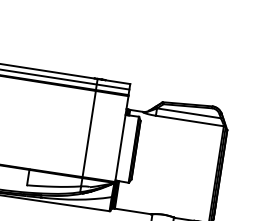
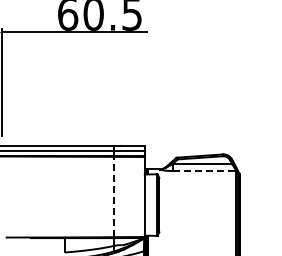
line: (190, 120) -> (204, 170), solid -> dashed
line: (89, 133) -> (114, 196), solid -> dashed

